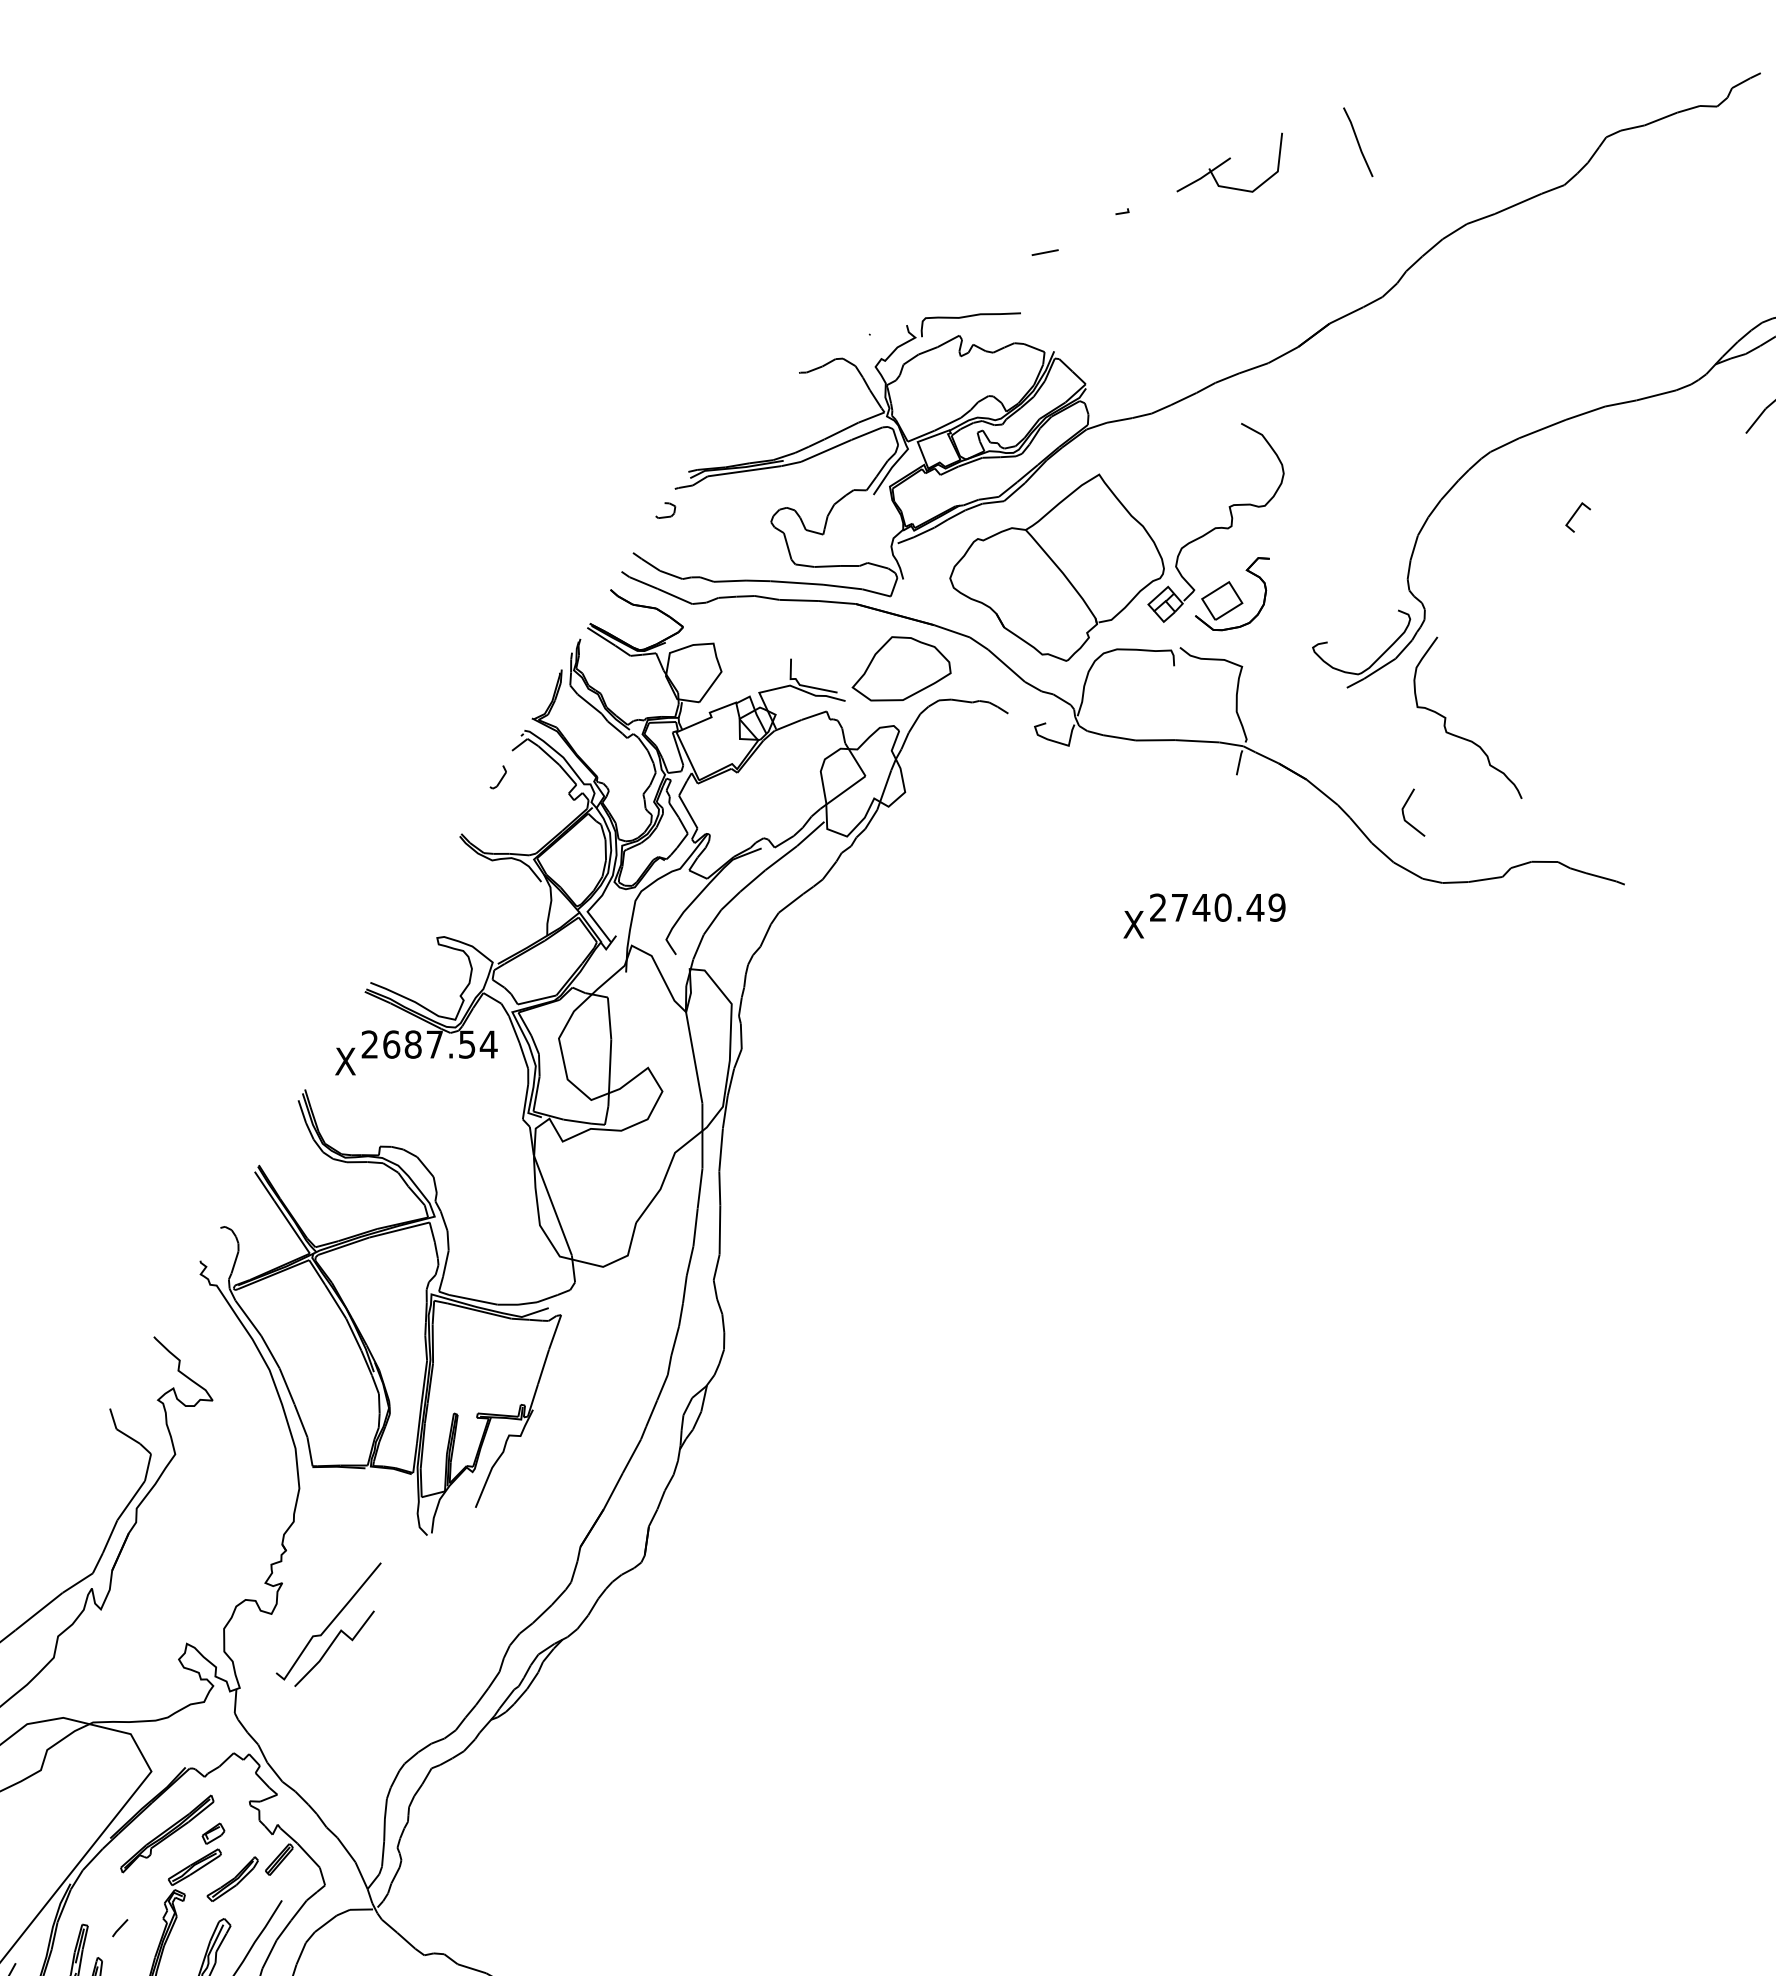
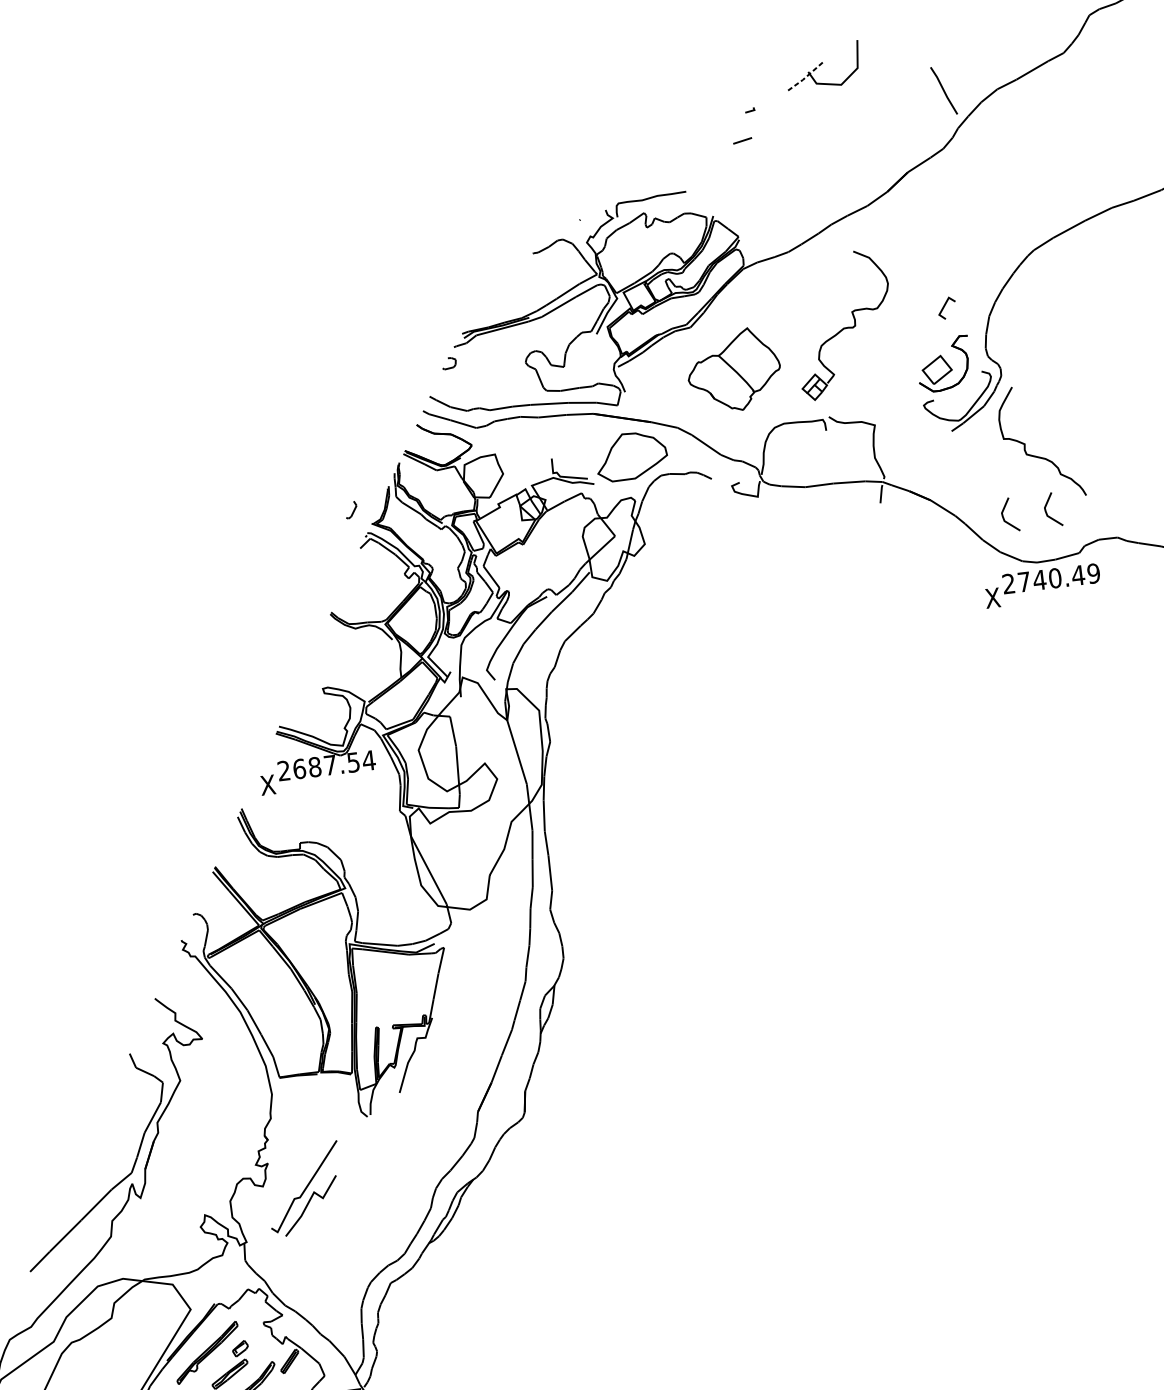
line: (1358, 142) -> (944, 90), moved
line: (1203, 176) -> (804, 78), solid -> dashed
line: (1044, 252) -> (742, 140), moved
line: (1575, 514) -> (944, 306), moved
part: (1056, 567) -> (733, 370), size x0.6
part: (1232, 594) -> (944, 364), moved
line: (500, 779) -> (353, 511), moved
line: (1464, 814) -> (1046, 511), added
text: (1204, 915) -> (1042, 585), moved

